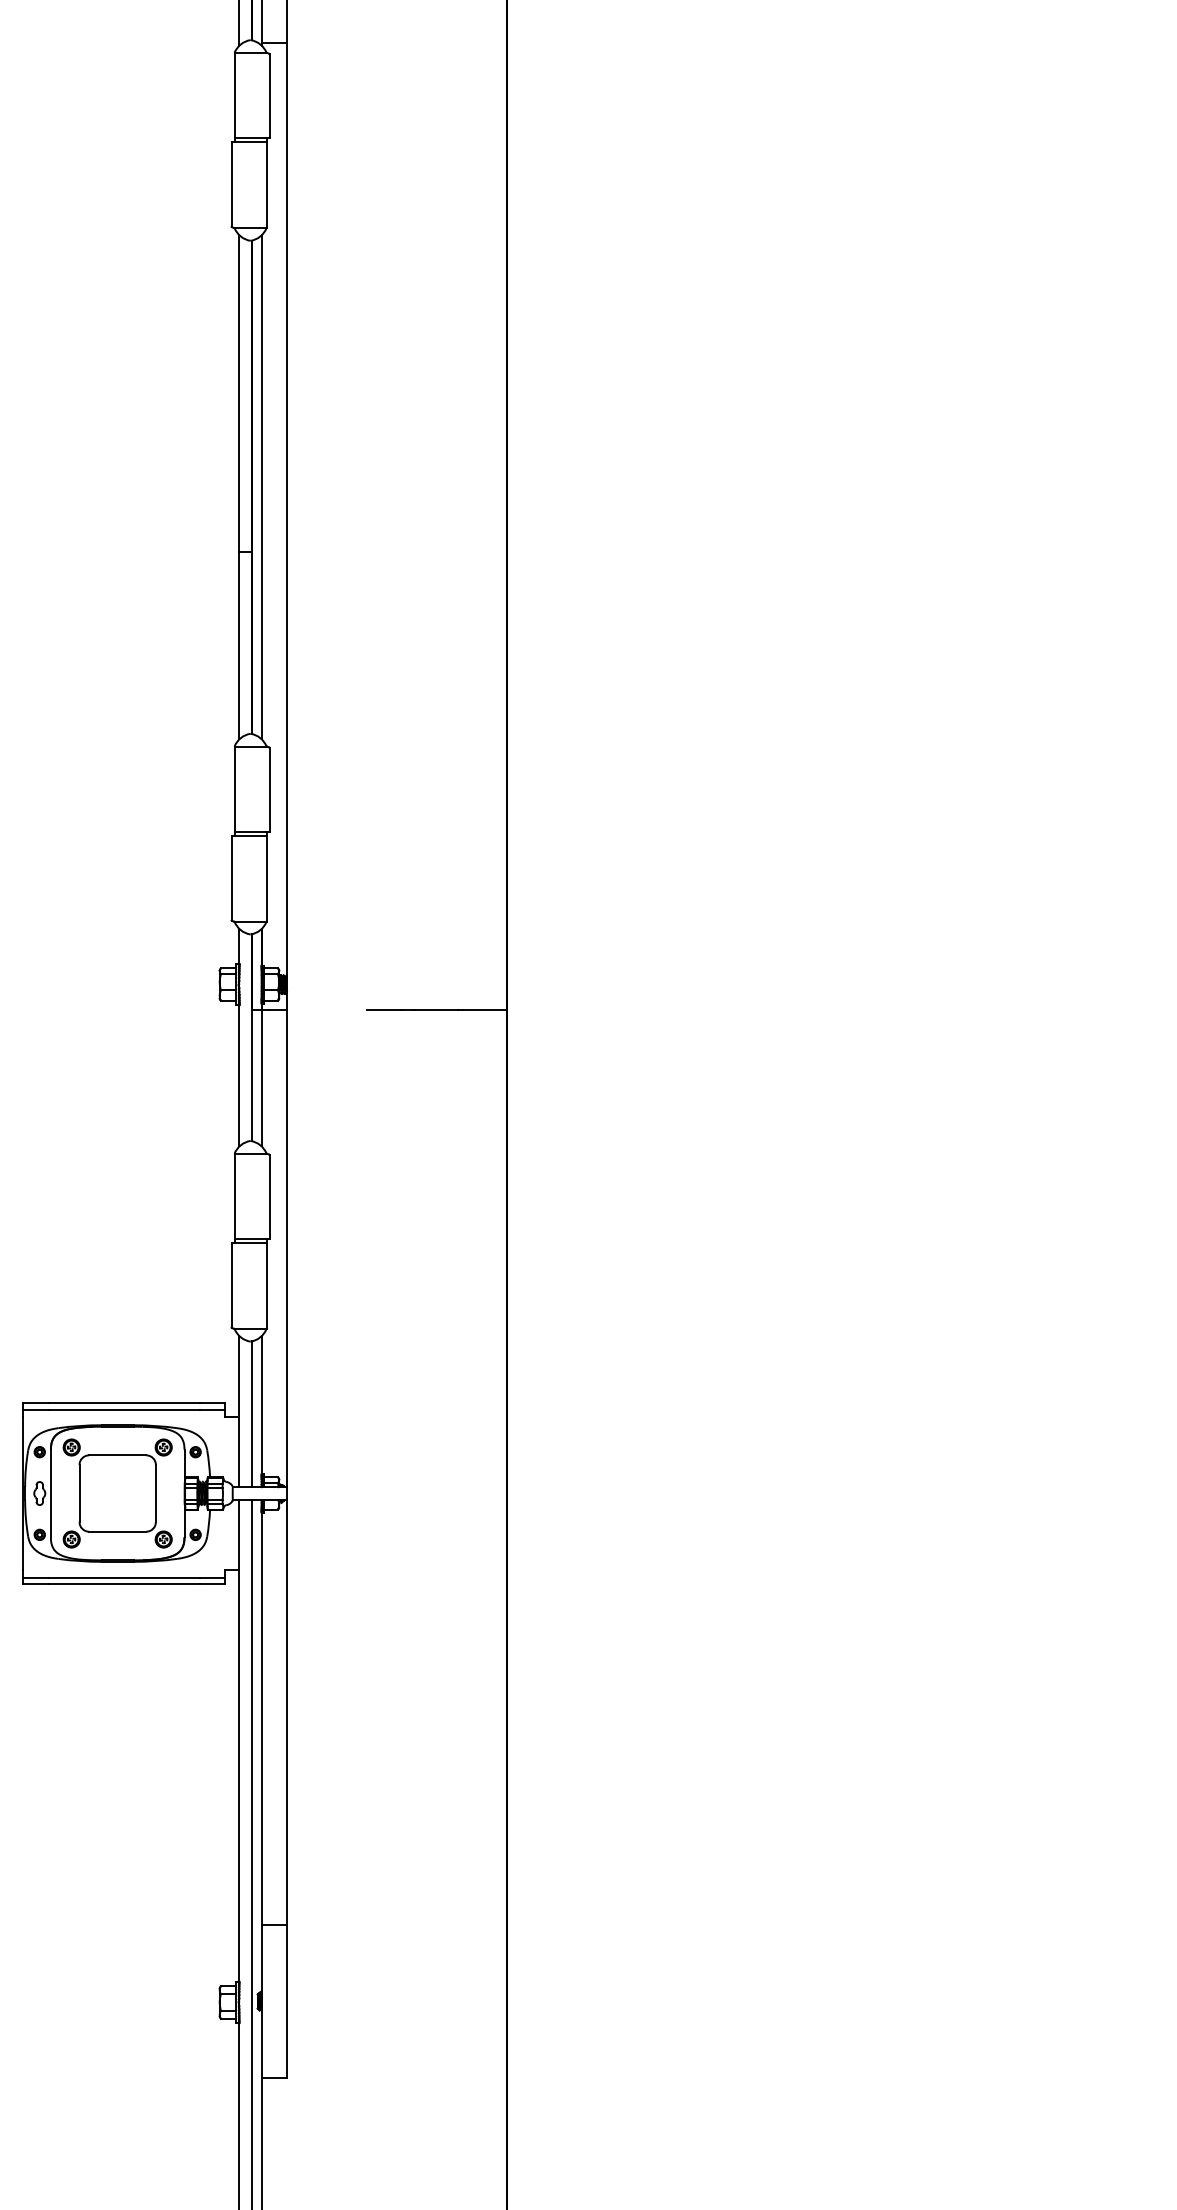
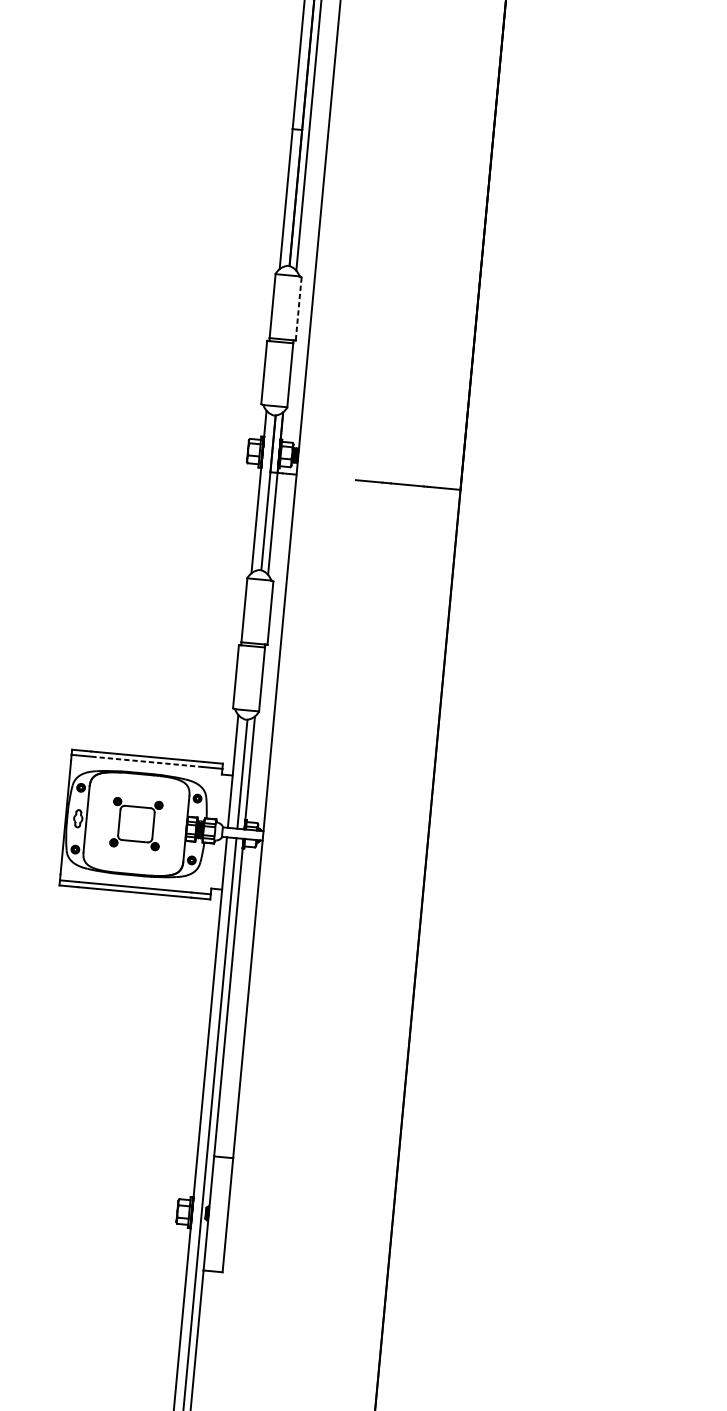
line: (269, 790) -> (298, 309), solid -> dashed
line: (123, 1409) -> (146, 761), solid -> dashed
part: (117, 1493) -> (136, 824), size x0.6

